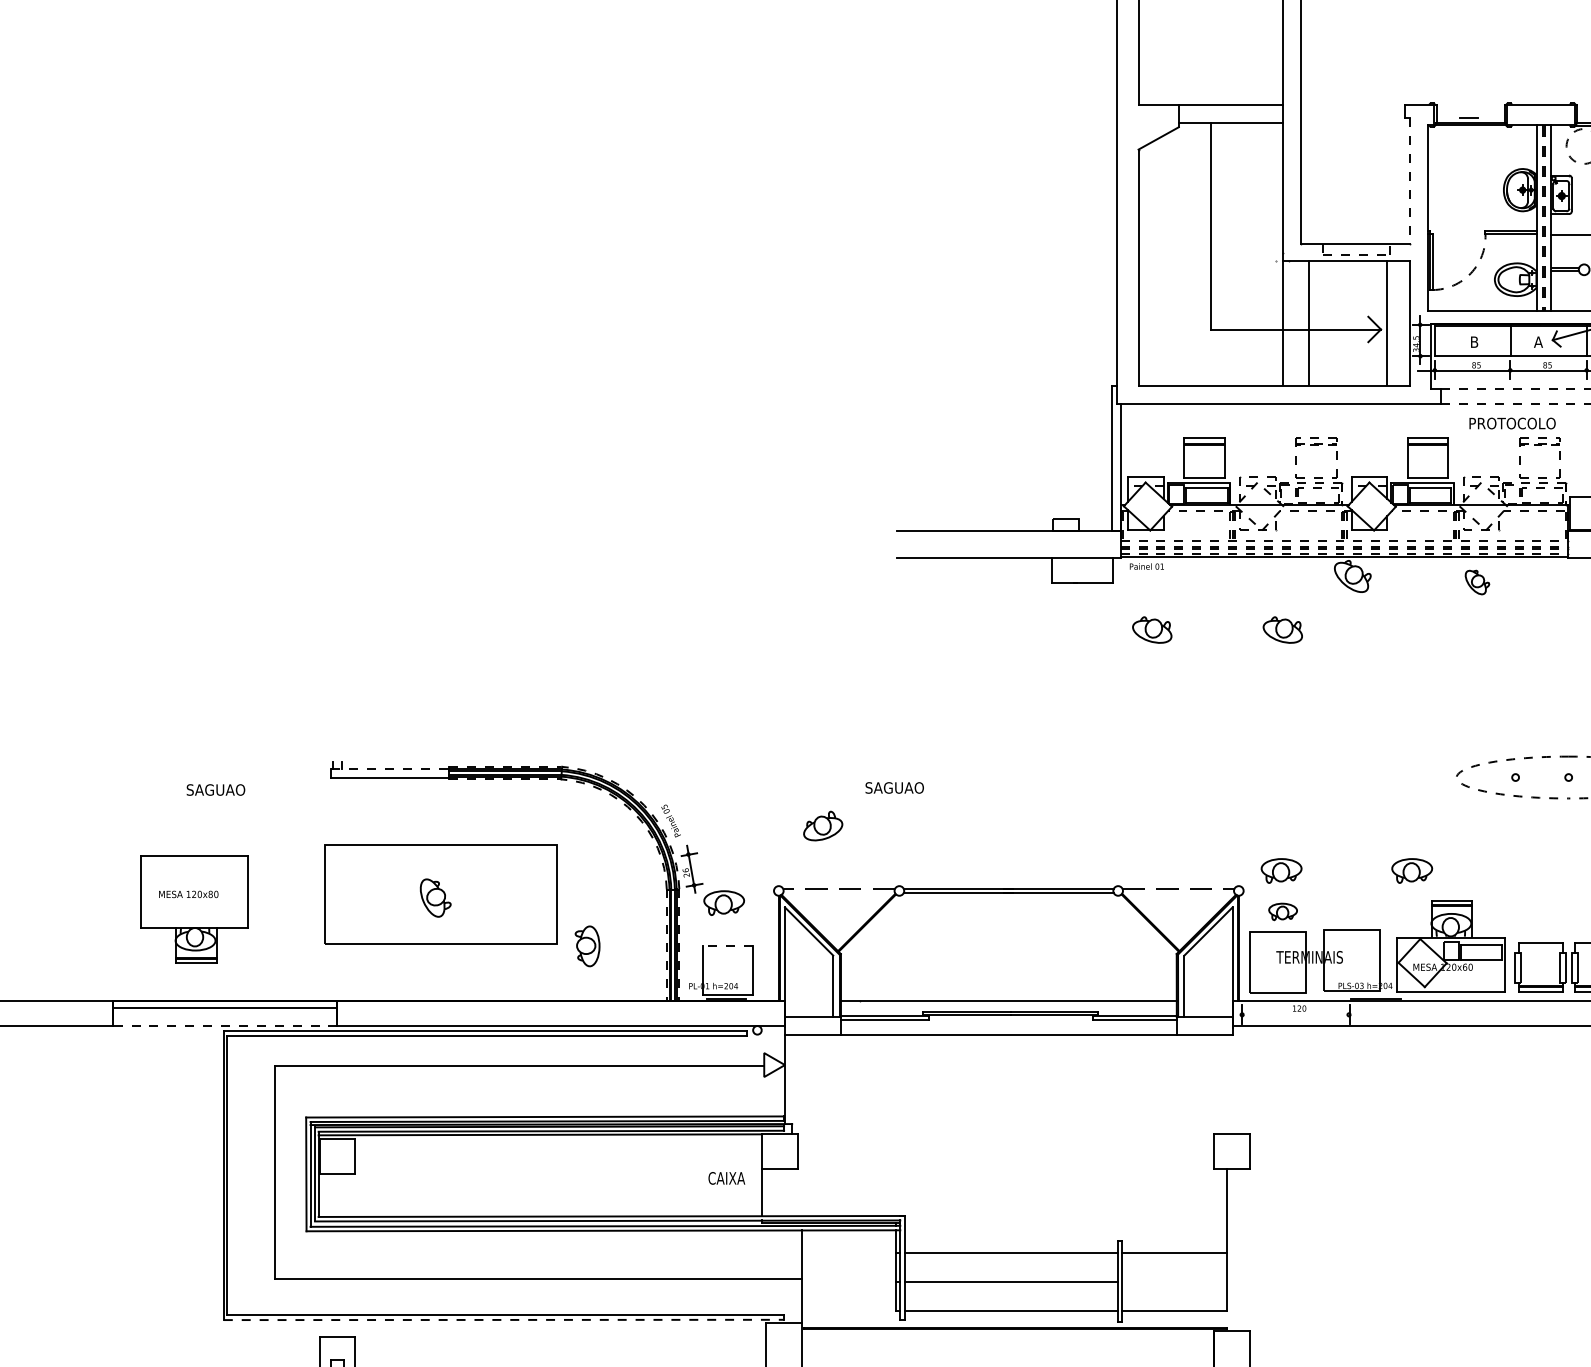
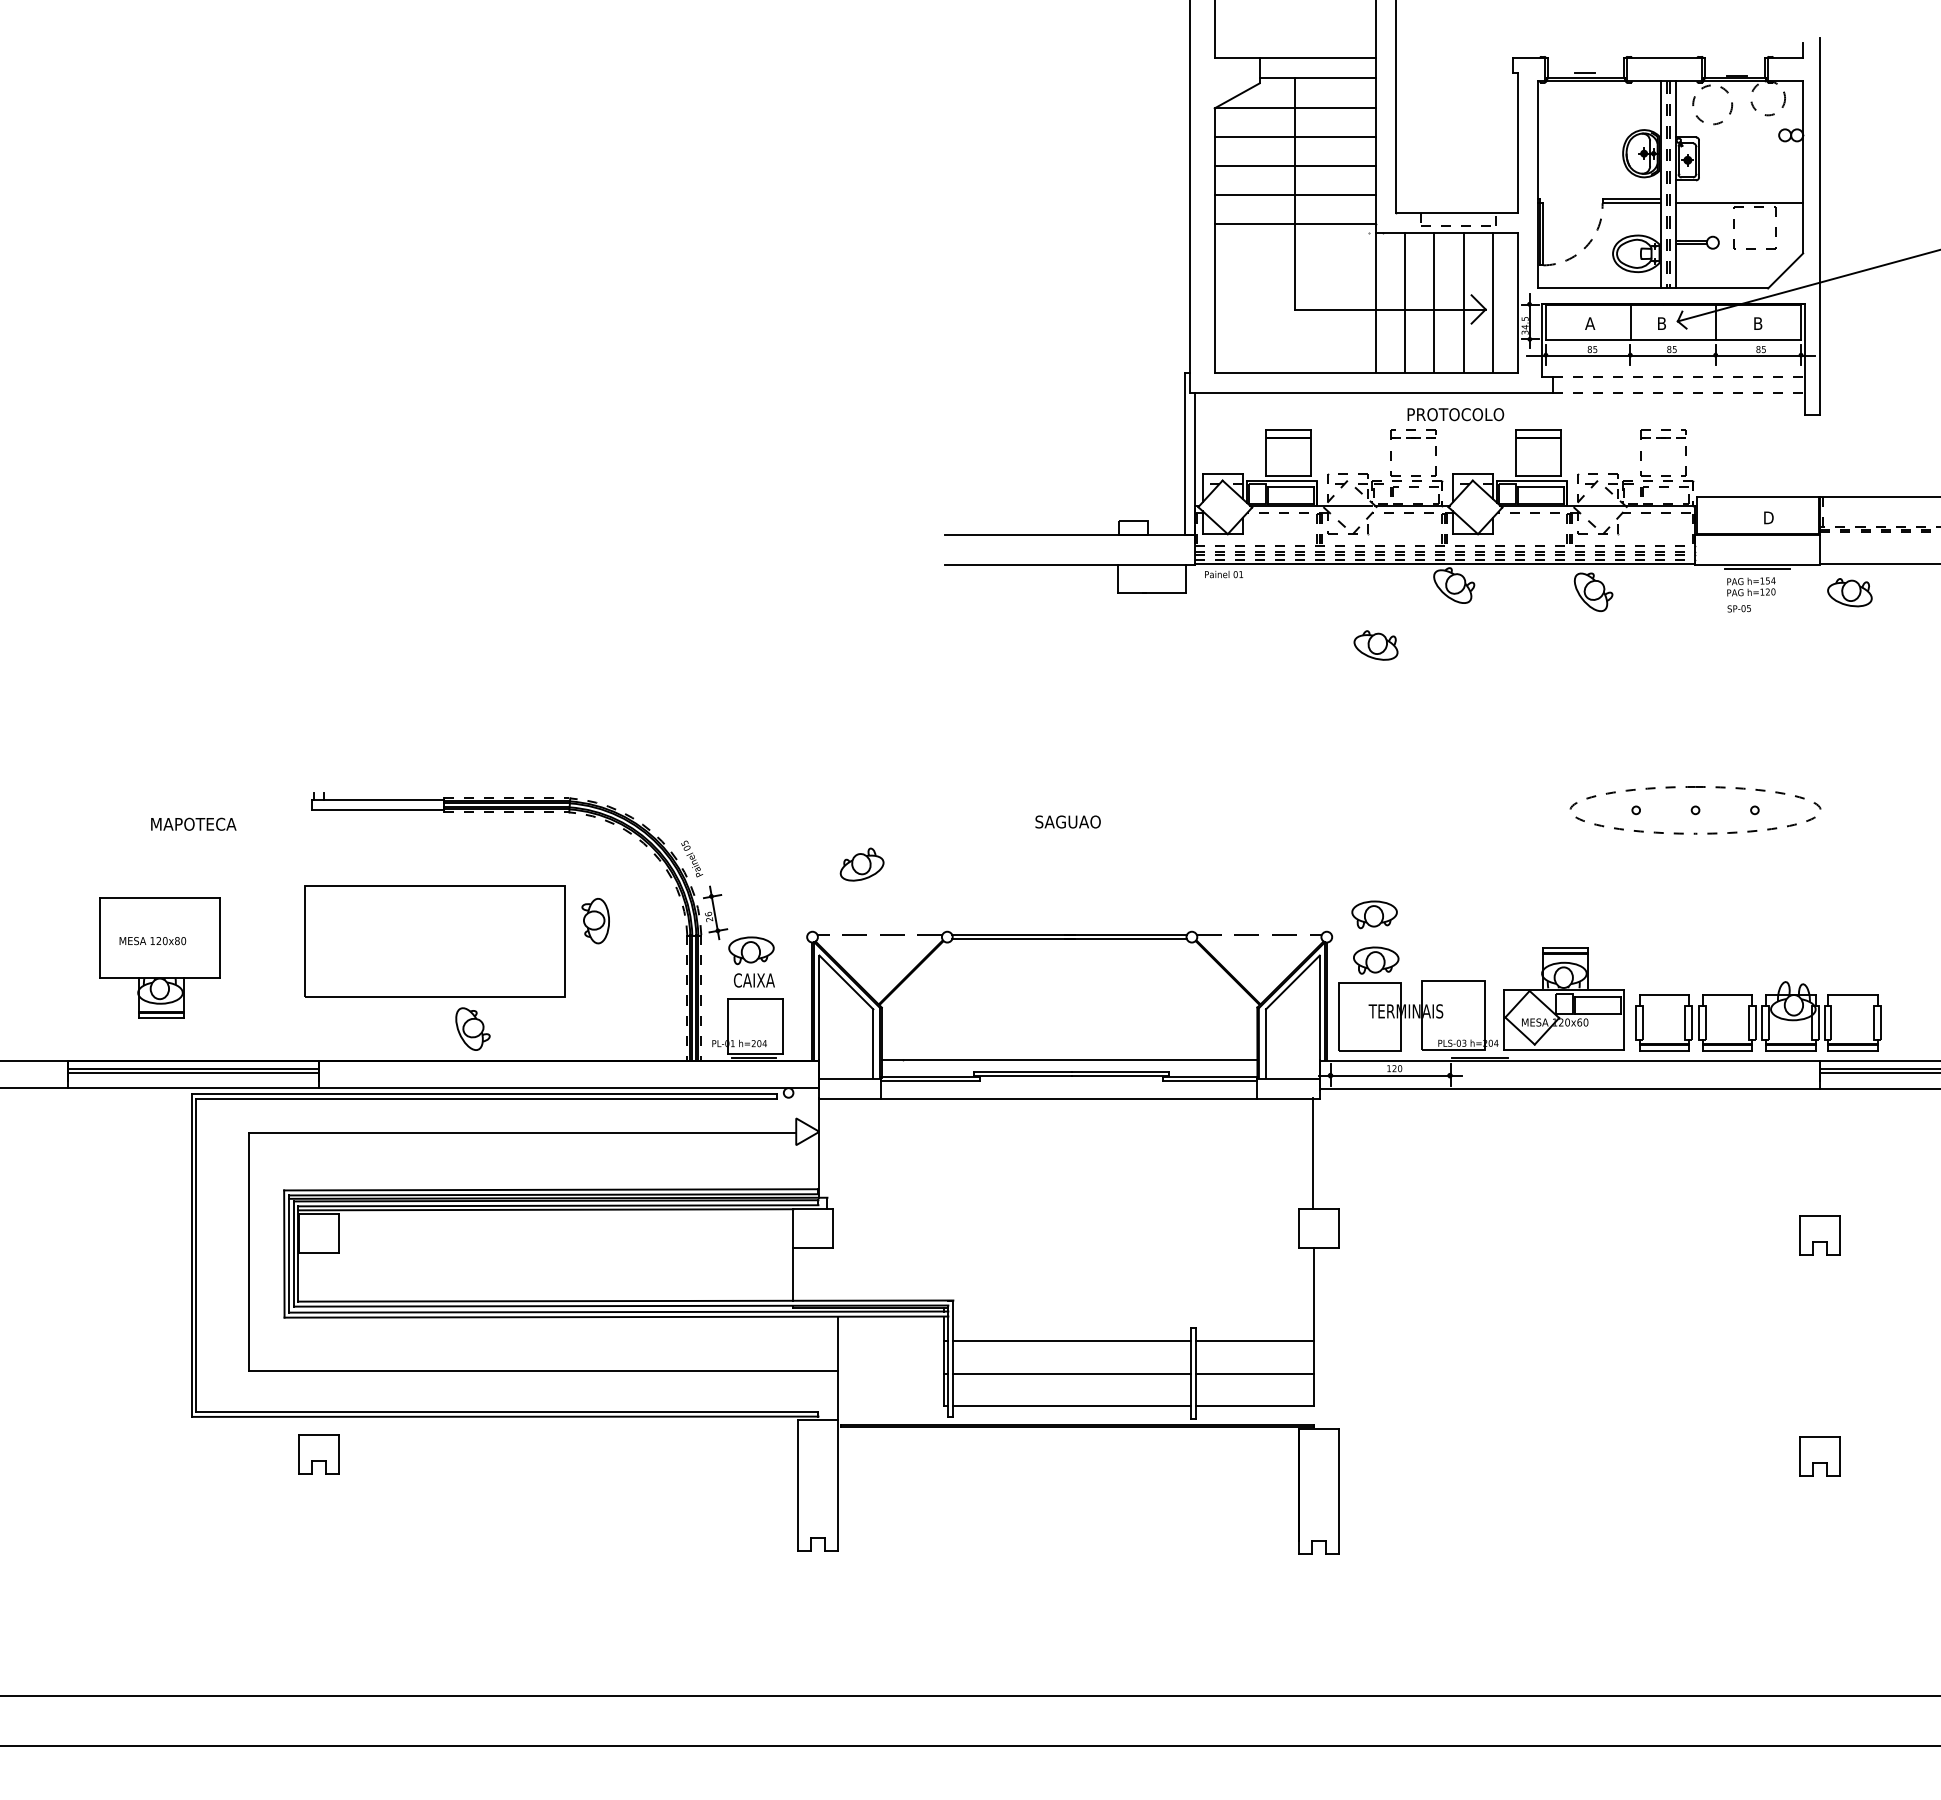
line: (1210, 148) -> (1295, 107), added
line: (1209, 174) -> (1294, 136), added
line: (1409, 181) -> (1517, 143), dashed -> solid
line: (1209, 201) -> (1294, 166), added
line: (1209, 227) -> (1294, 195), added
line: (1209, 253) -> (1294, 224), added
line: (1335, 323) -> (1434, 302), added
line: (1361, 323) -> (1463, 302), added
text: (1474, 342) -> (1590, 323), B -> A
text: (1538, 342) -> (1661, 323), A -> B
text: (1512, 423) -> (1455, 414), moved
part: (1477, 582) -> (1593, 592), size x1.43
part: (1151, 630) -> (1229, 645), removed
line: (390, 768) -> (378, 800), dashed -> solid
text: (894, 787) -> (1067, 821), moved
text: (225, 789) -> (193, 823), SAGUAO -> MAPOTECA
part: (1412, 870) -> (1520, 914), removed
part: (435, 897) -> (472, 1028), moved
part: (1283, 911) -> (1376, 960), size x1.43
line: (727, 945) -> (755, 998), dashed -> solid
part: (587, 946) -> (595, 921), moved
line: (225, 1012) -> (193, 1072), added
line: (1295, 1015) -> (1390, 1076), added
line: (225, 1026) -> (193, 1088), dashed -> solid
line: (1226, 1084) -> (1313, 1153), added
text: (726, 1178) -> (754, 980), moved
line: (1174, 1282) -> (1254, 1374), added
line: (504, 1319) -> (505, 1416), dashed -> solid

